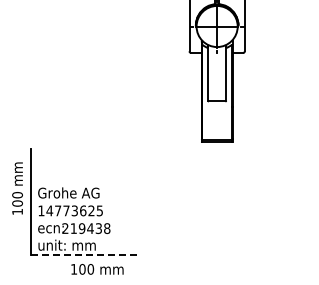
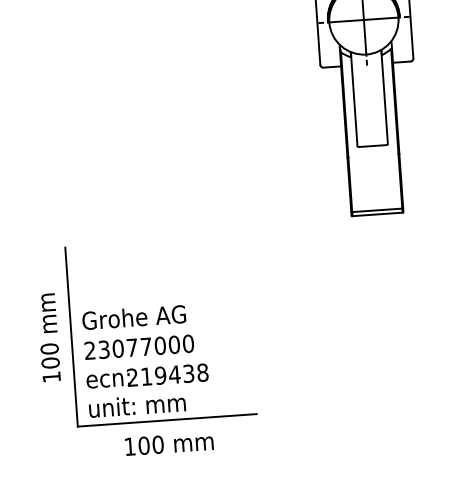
text: (17, 188) -> (48, 337), moved
text: (70, 210) -> (138, 346), 14773625 -> 23077000
line: (84, 255) -> (167, 420), dashed -> solid
text: (97, 269) -> (169, 444), moved

